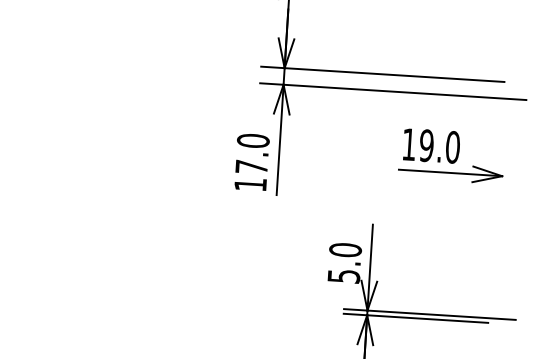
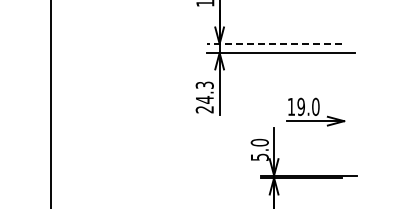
line: (383, 73) -> (274, 43), solid -> dashed
part: (451, 155) -> (315, 111), moved
text: (251, 162) -> (204, 97), 17.0 -> 24.3

